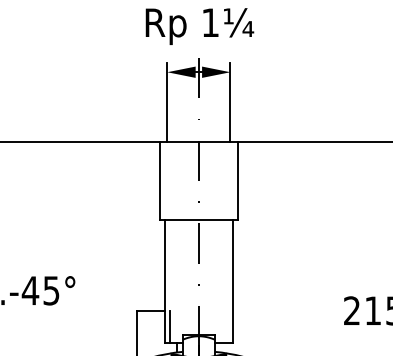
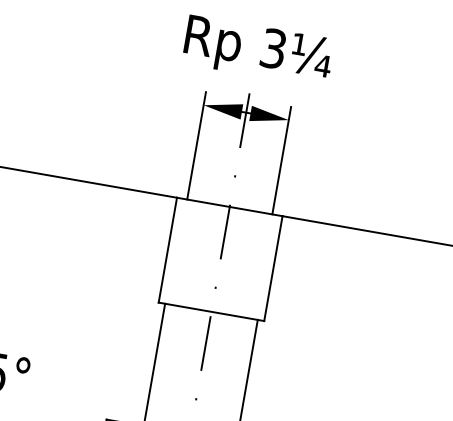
text: (210, 22) -> (273, 48), 1¼ -> 3¼

